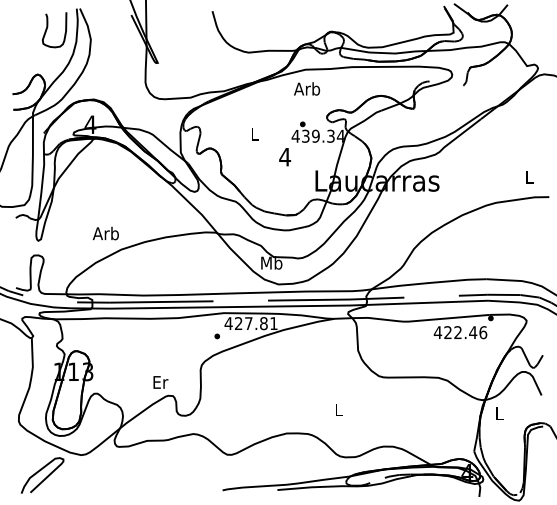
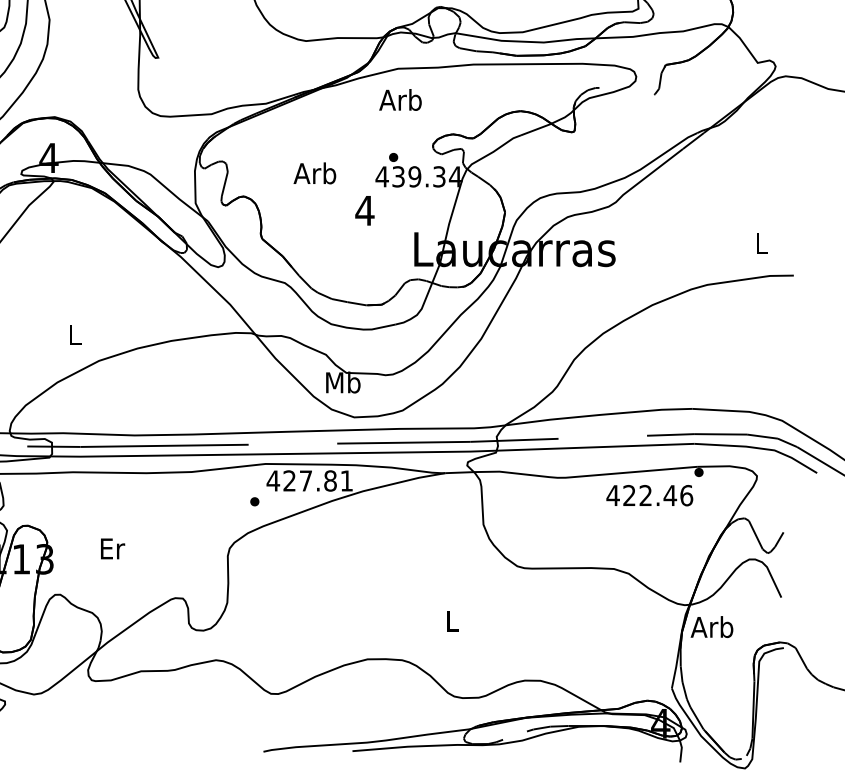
text: (254, 133) -> (315, 172), L -> Arb
text: (105, 233) -> (73, 334), Arb -> L
text: (160, 382) -> (112, 548), moved
text: (498, 413) -> (711, 626), L -> Arb

